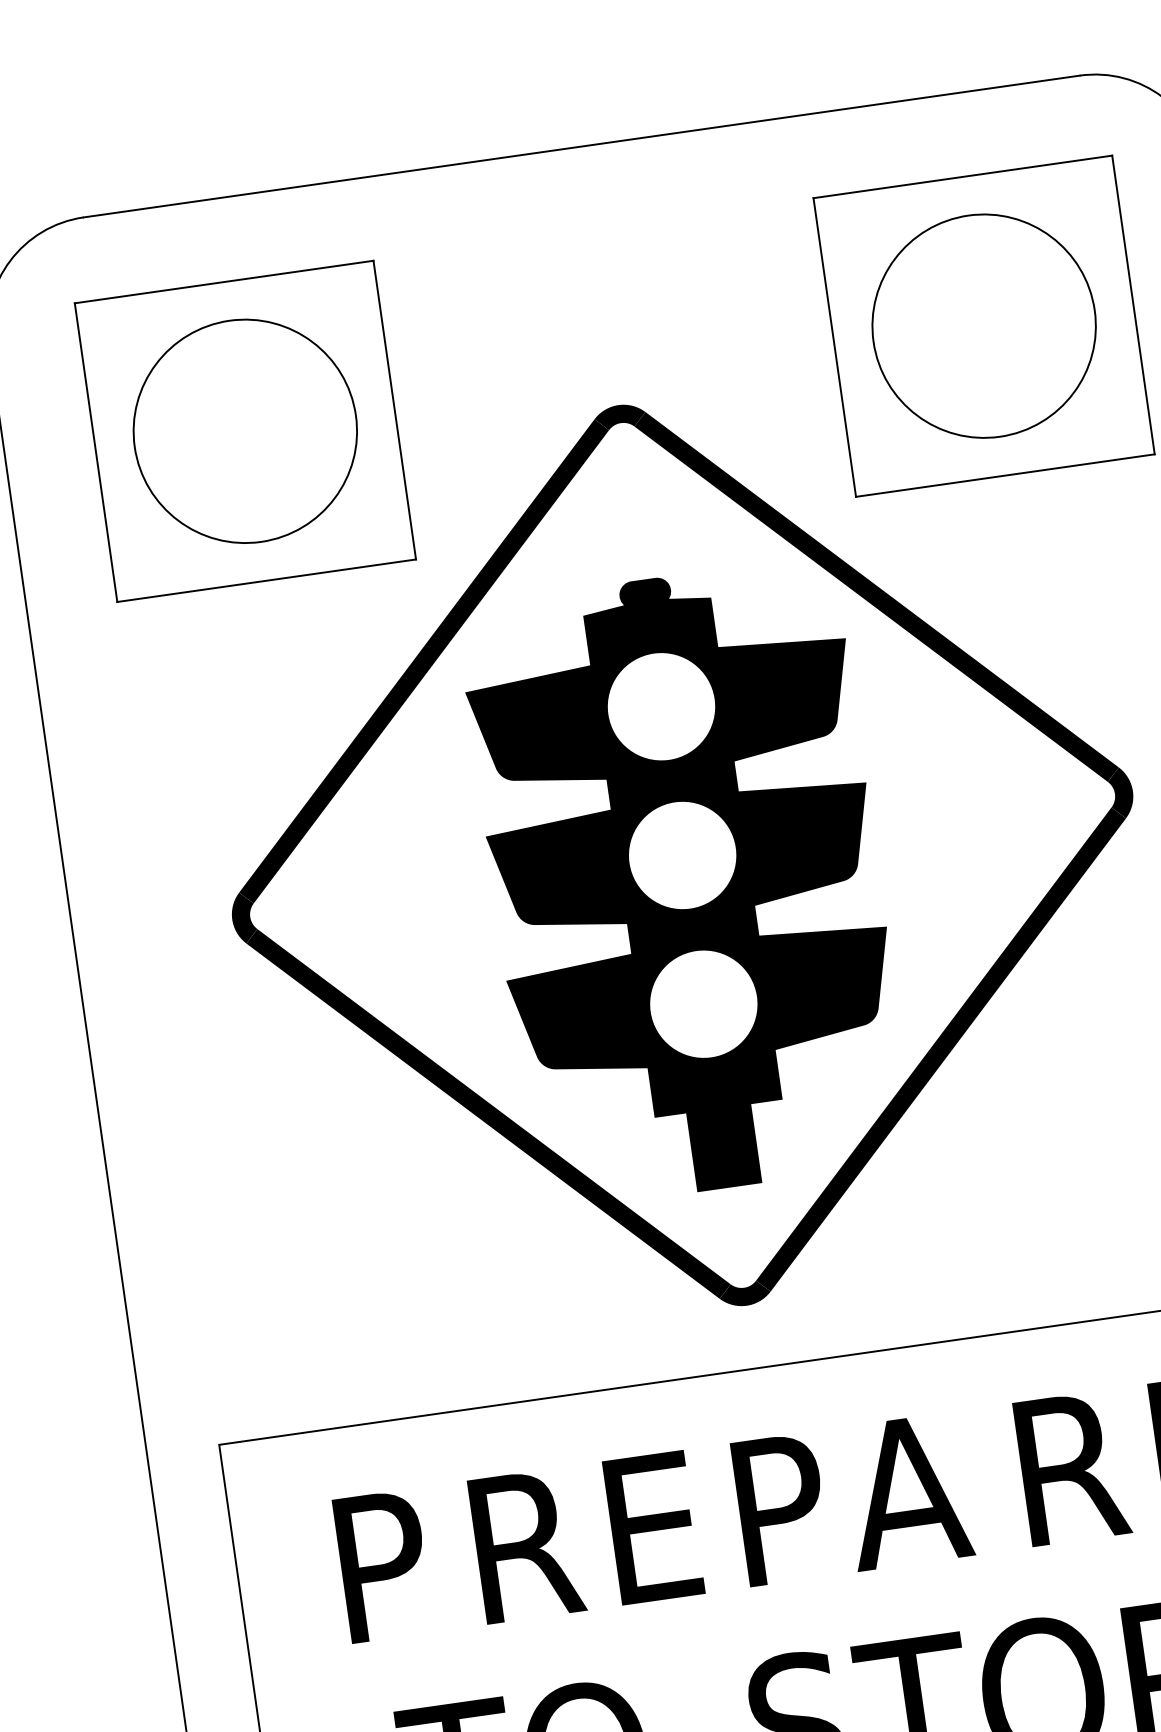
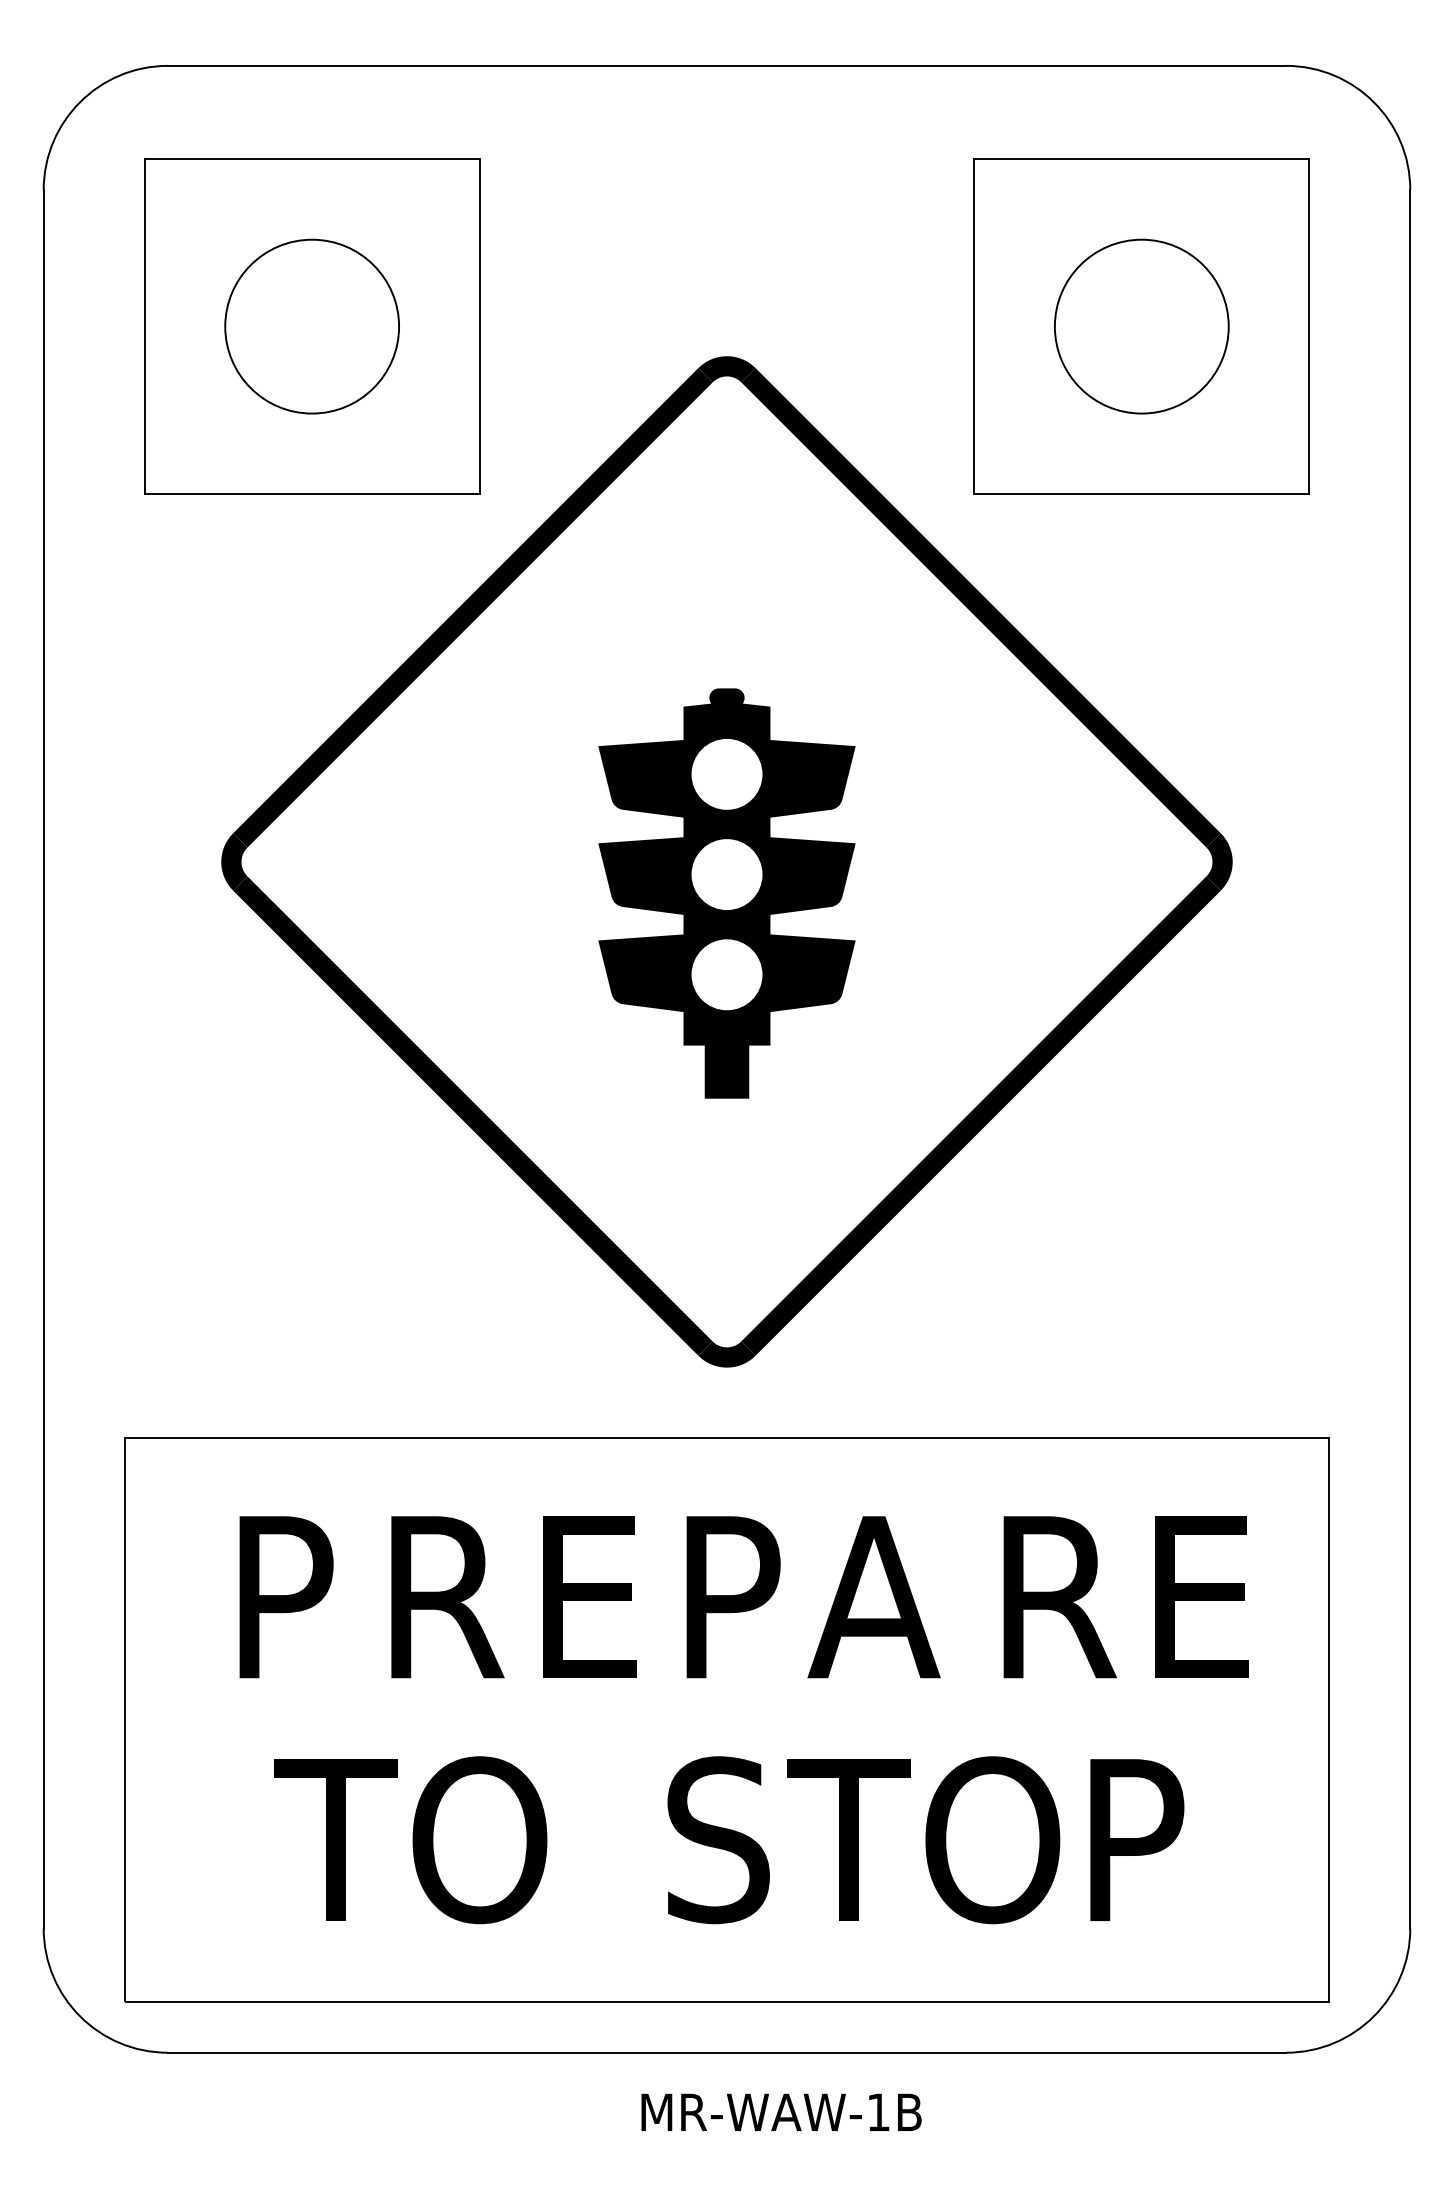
circle: (983, 326) -> (1141, 326), size x0.7
circle: (244, 431) -> (311, 326), size x0.7
part: (686, 883) -> (726, 893), size x0.6

